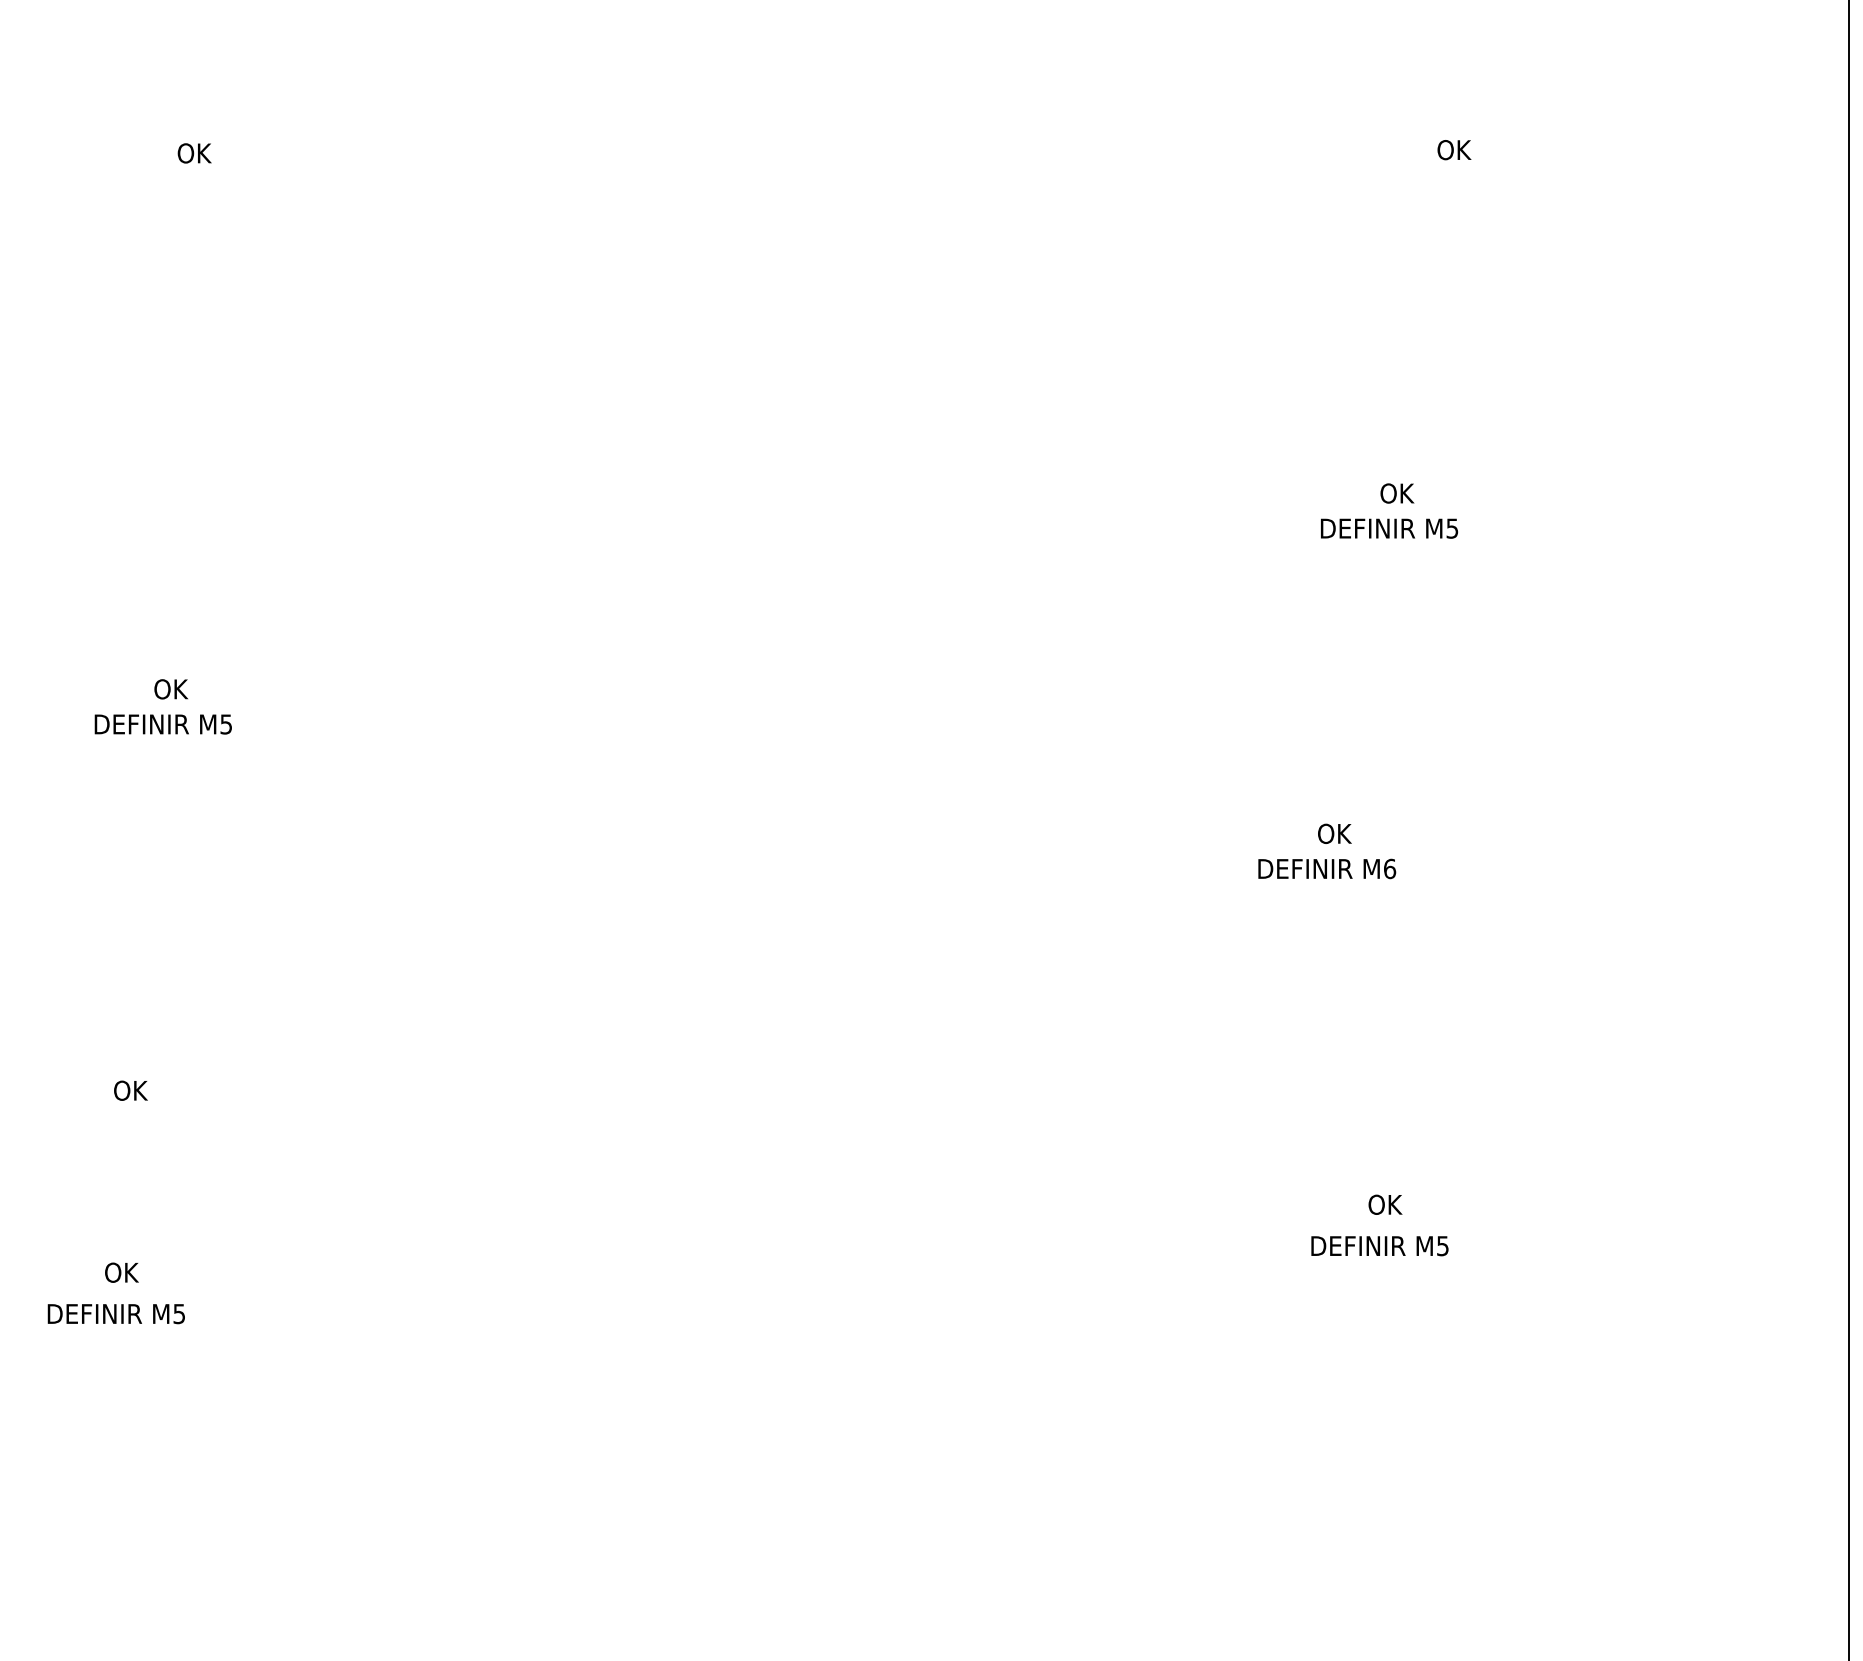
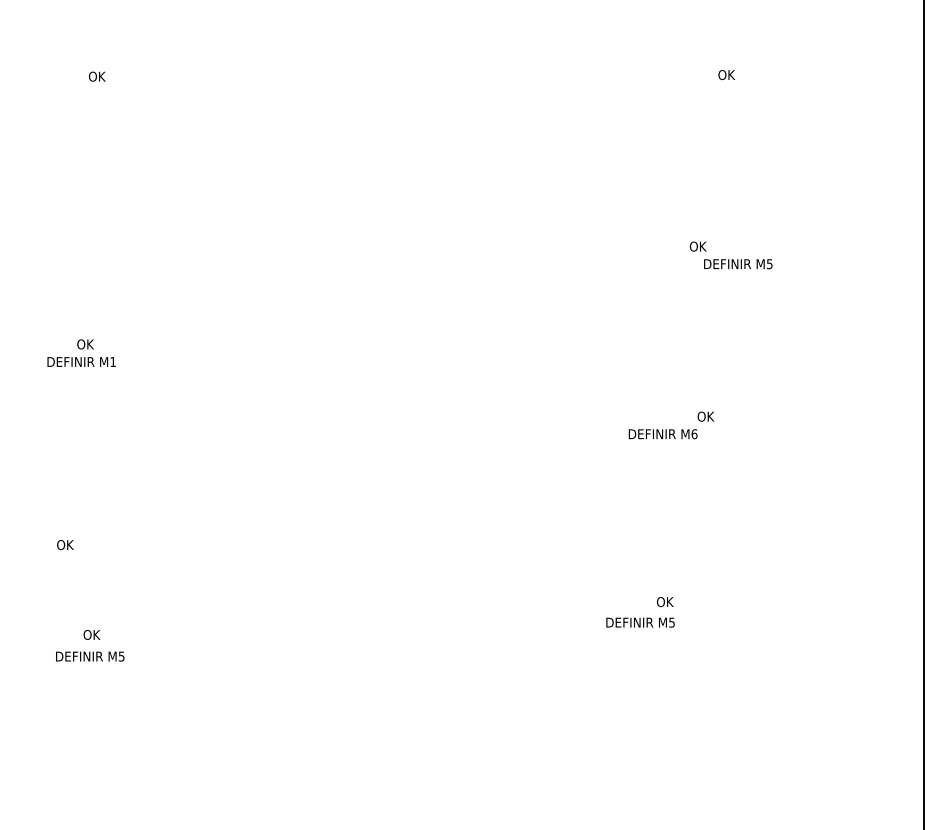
text: (1389, 529) -> (738, 264), moved
text: (225, 725) -> (112, 362), M5 -> M1
text: (1333, 833) -> (705, 416), moved
text: (1385, 1203) -> (665, 601), moved
text: (1379, 1245) -> (640, 622), moved
text: (120, 1271) -> (91, 634), moved
text: (116, 1313) -> (90, 656), moved

